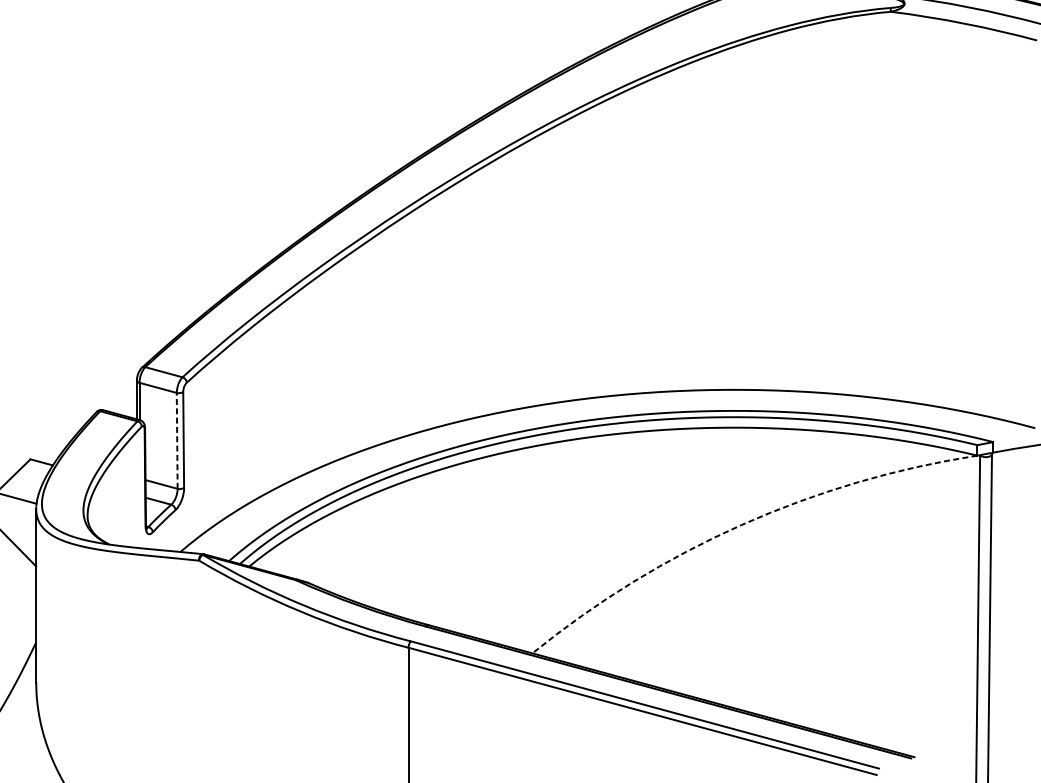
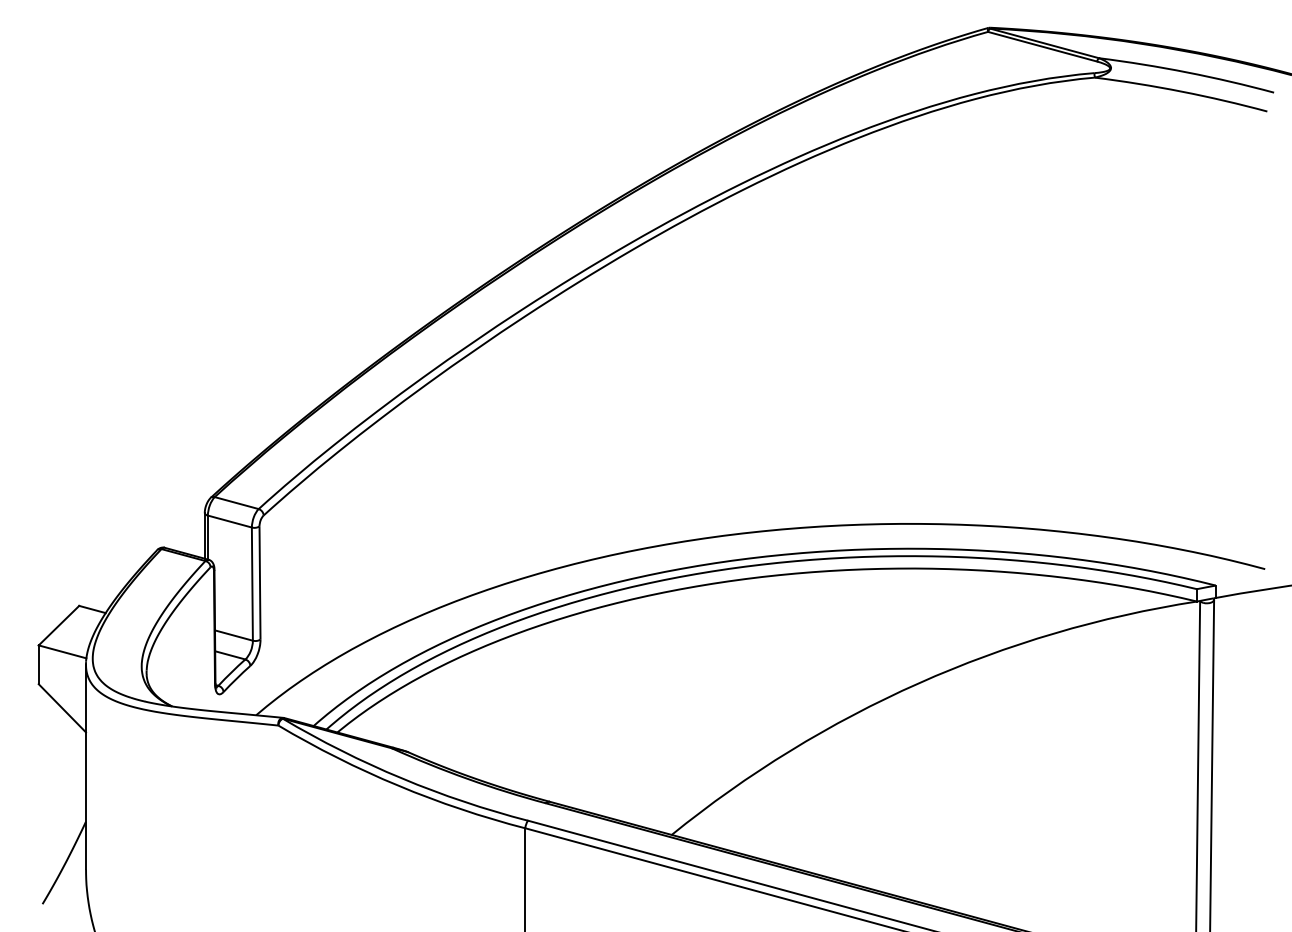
line: (177, 441) -> (252, 584), dashed -> solid
arc: (741, 525) -> (918, 683), dashed -> solid

